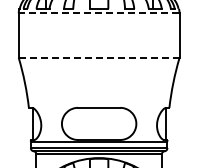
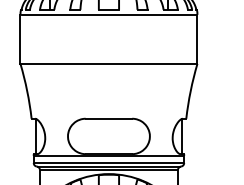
line: (98, 13) -> (108, 14), dashed -> solid
line: (98, 58) -> (108, 64), dashed -> solid

